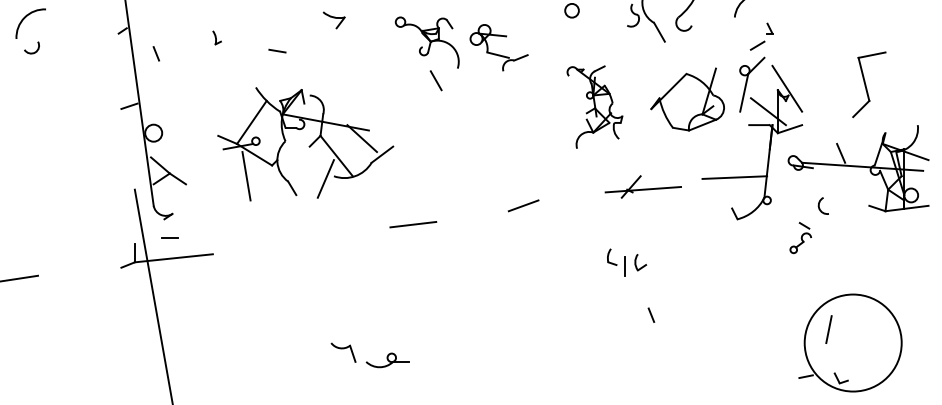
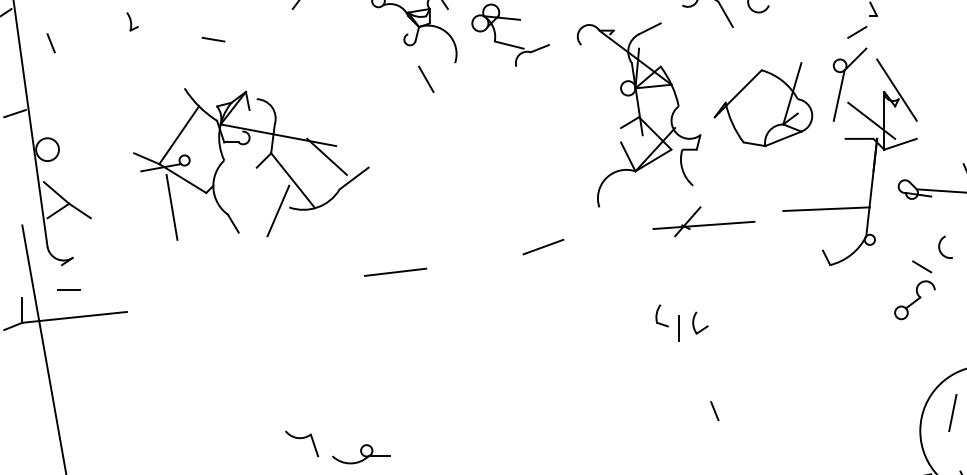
part: (594, 107) -> (638, 115), size x1.67
part: (800, 237) -> (914, 289), size x1.43
line: (651, 314) -> (714, 410), moved

